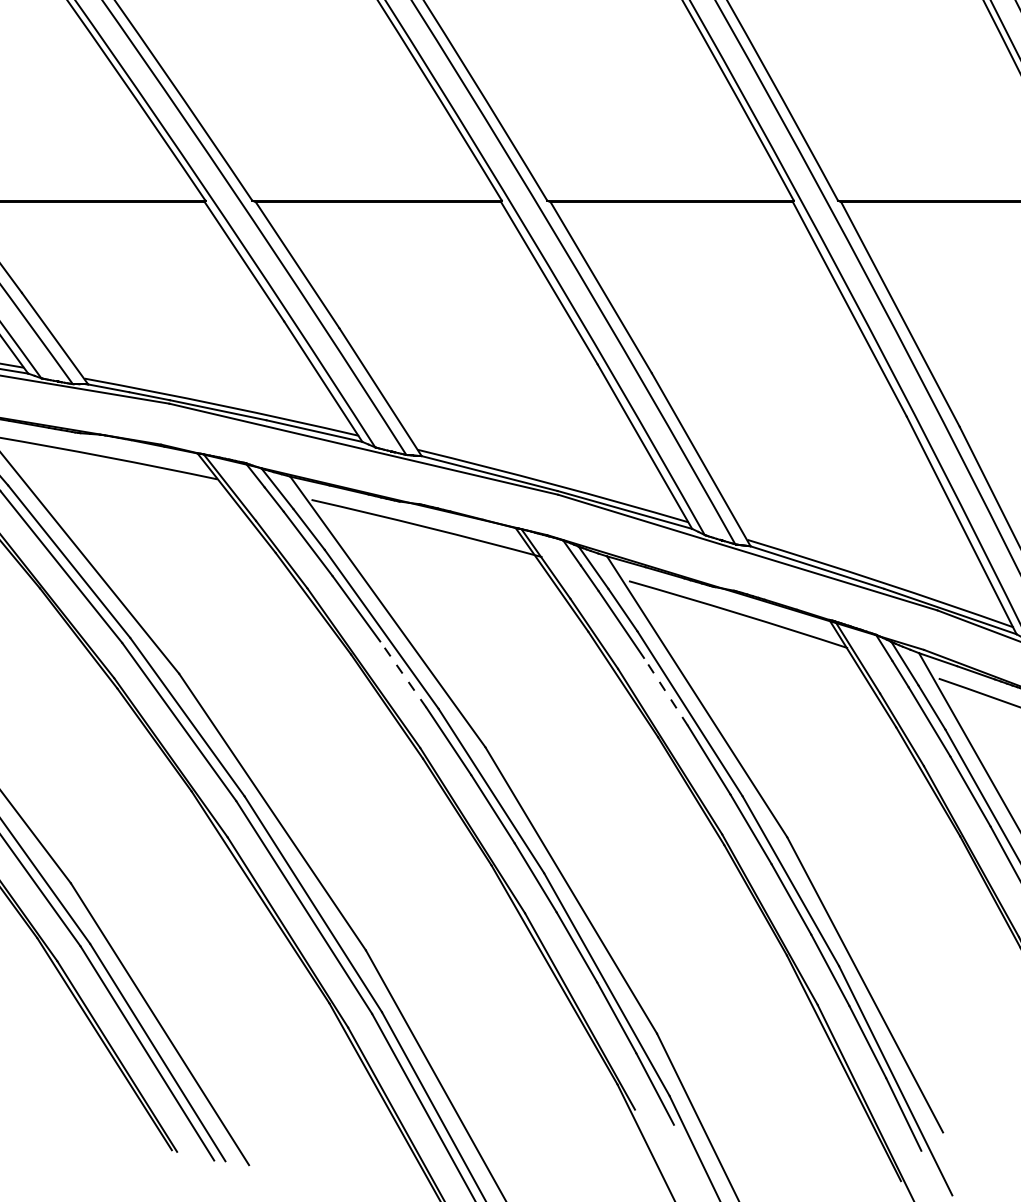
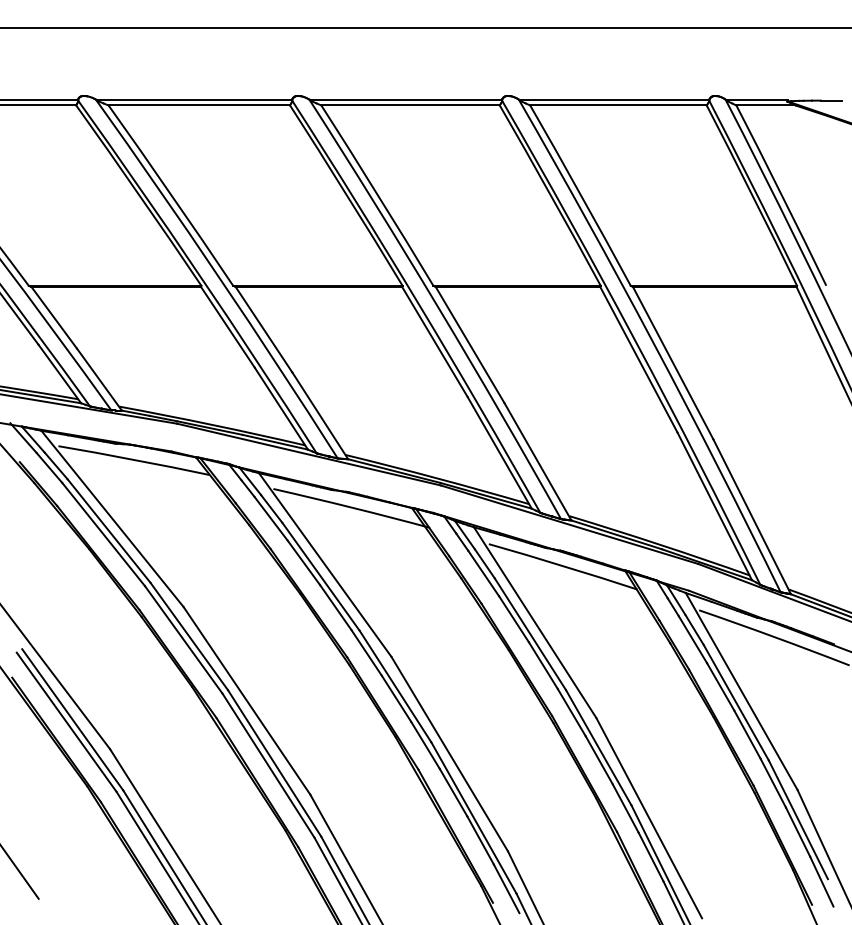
line: (402, 674) -> (335, 607), dashed -> solid
line: (665, 690) -> (513, 618), dashed -> solid

